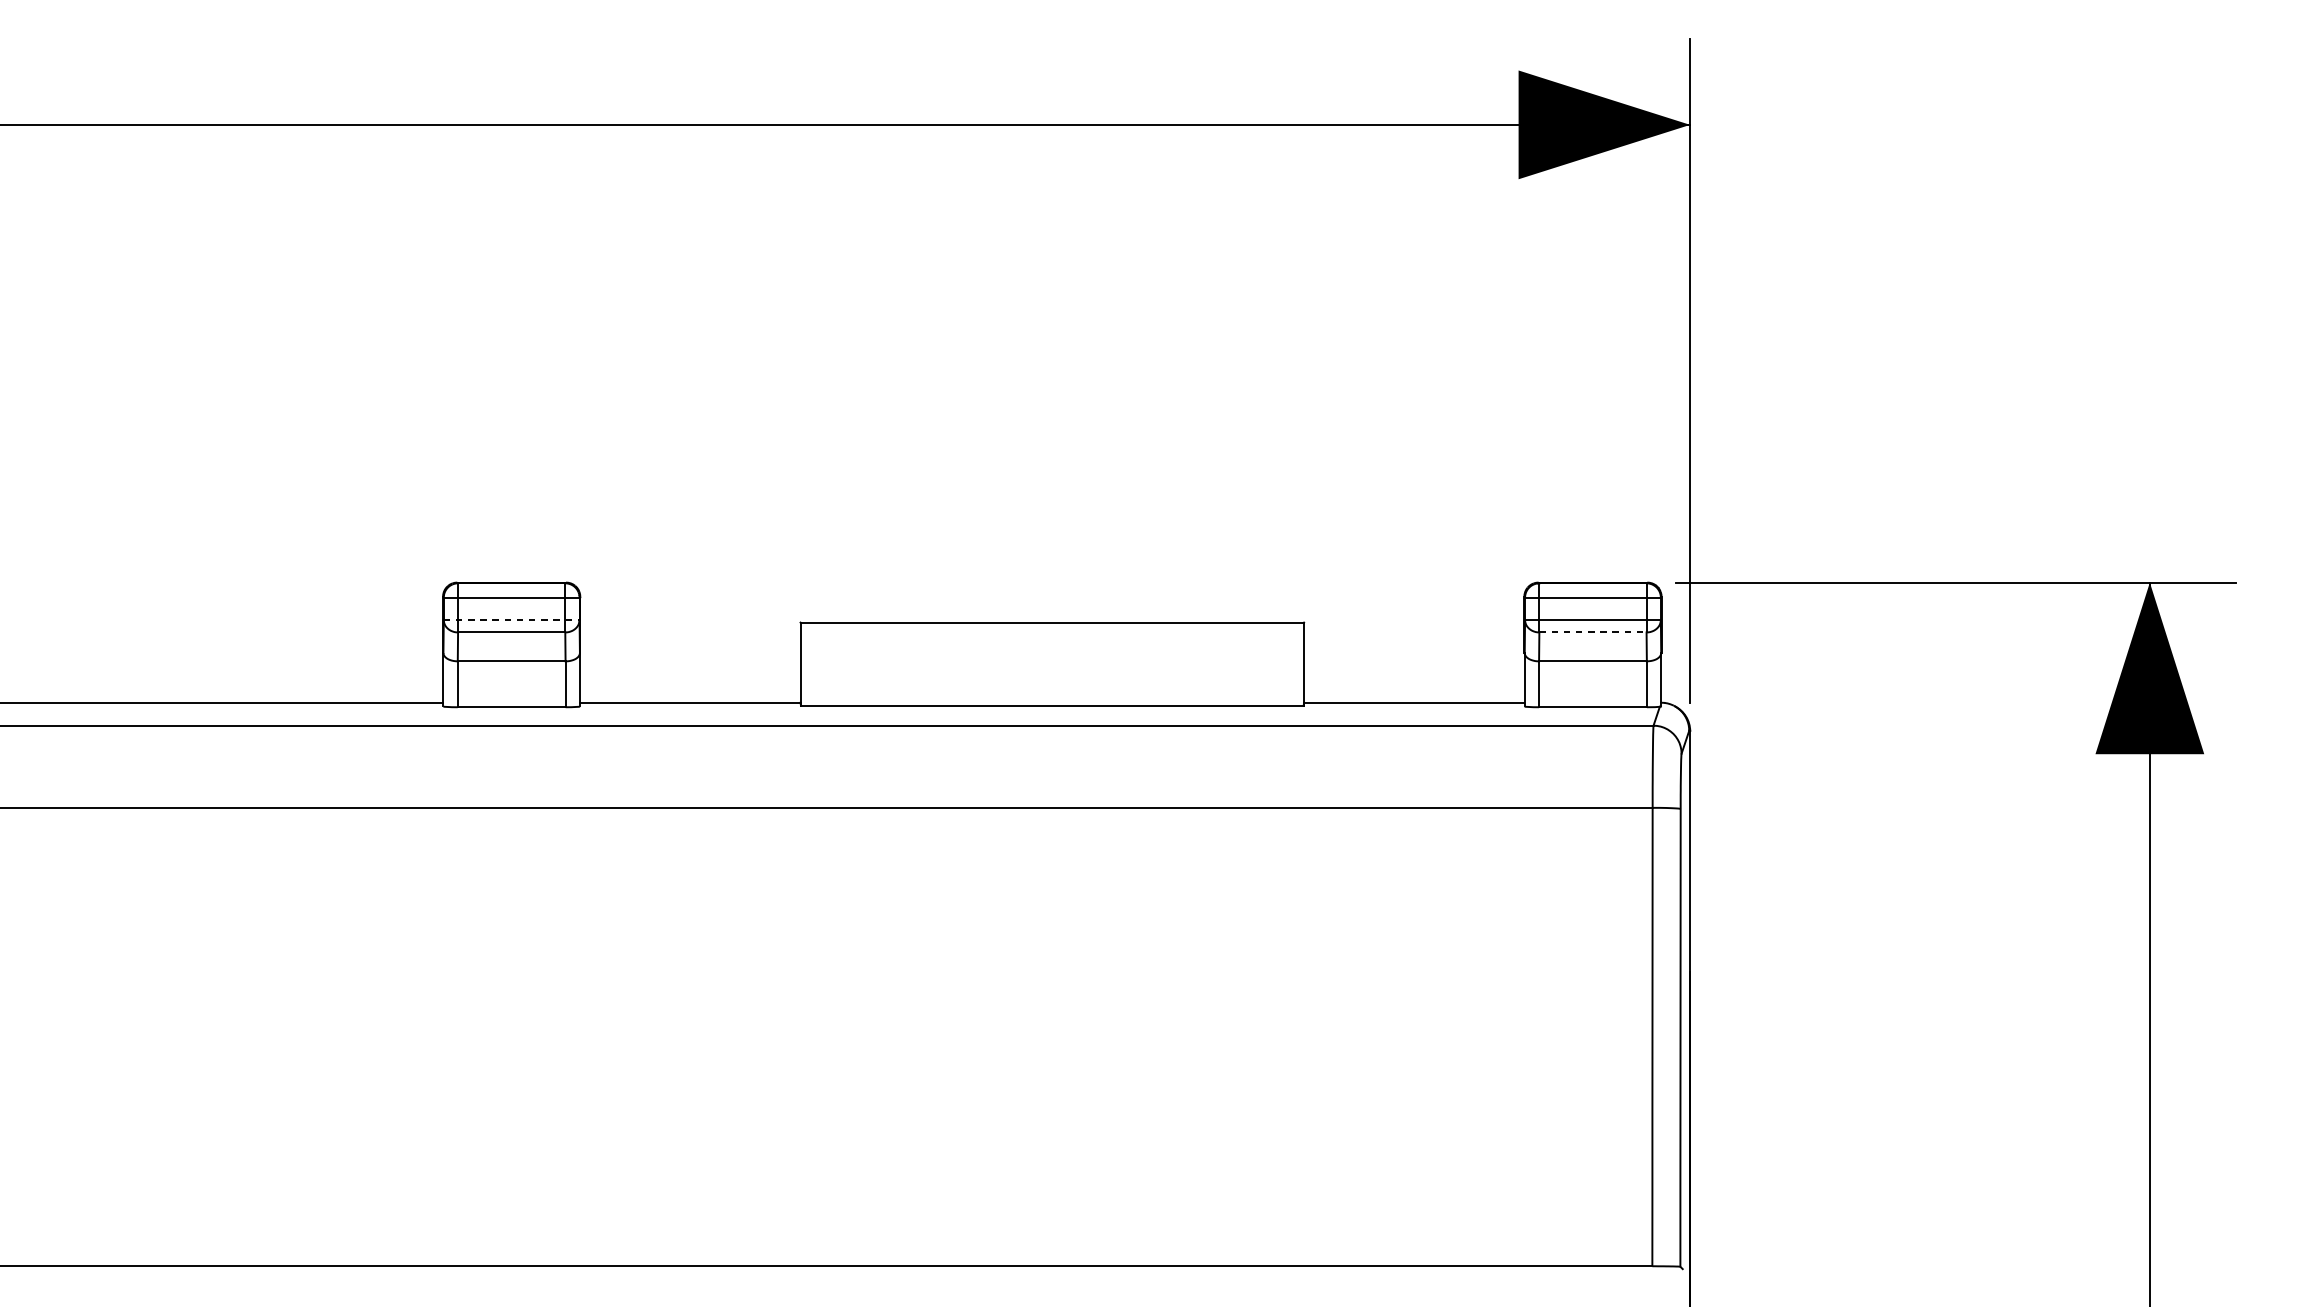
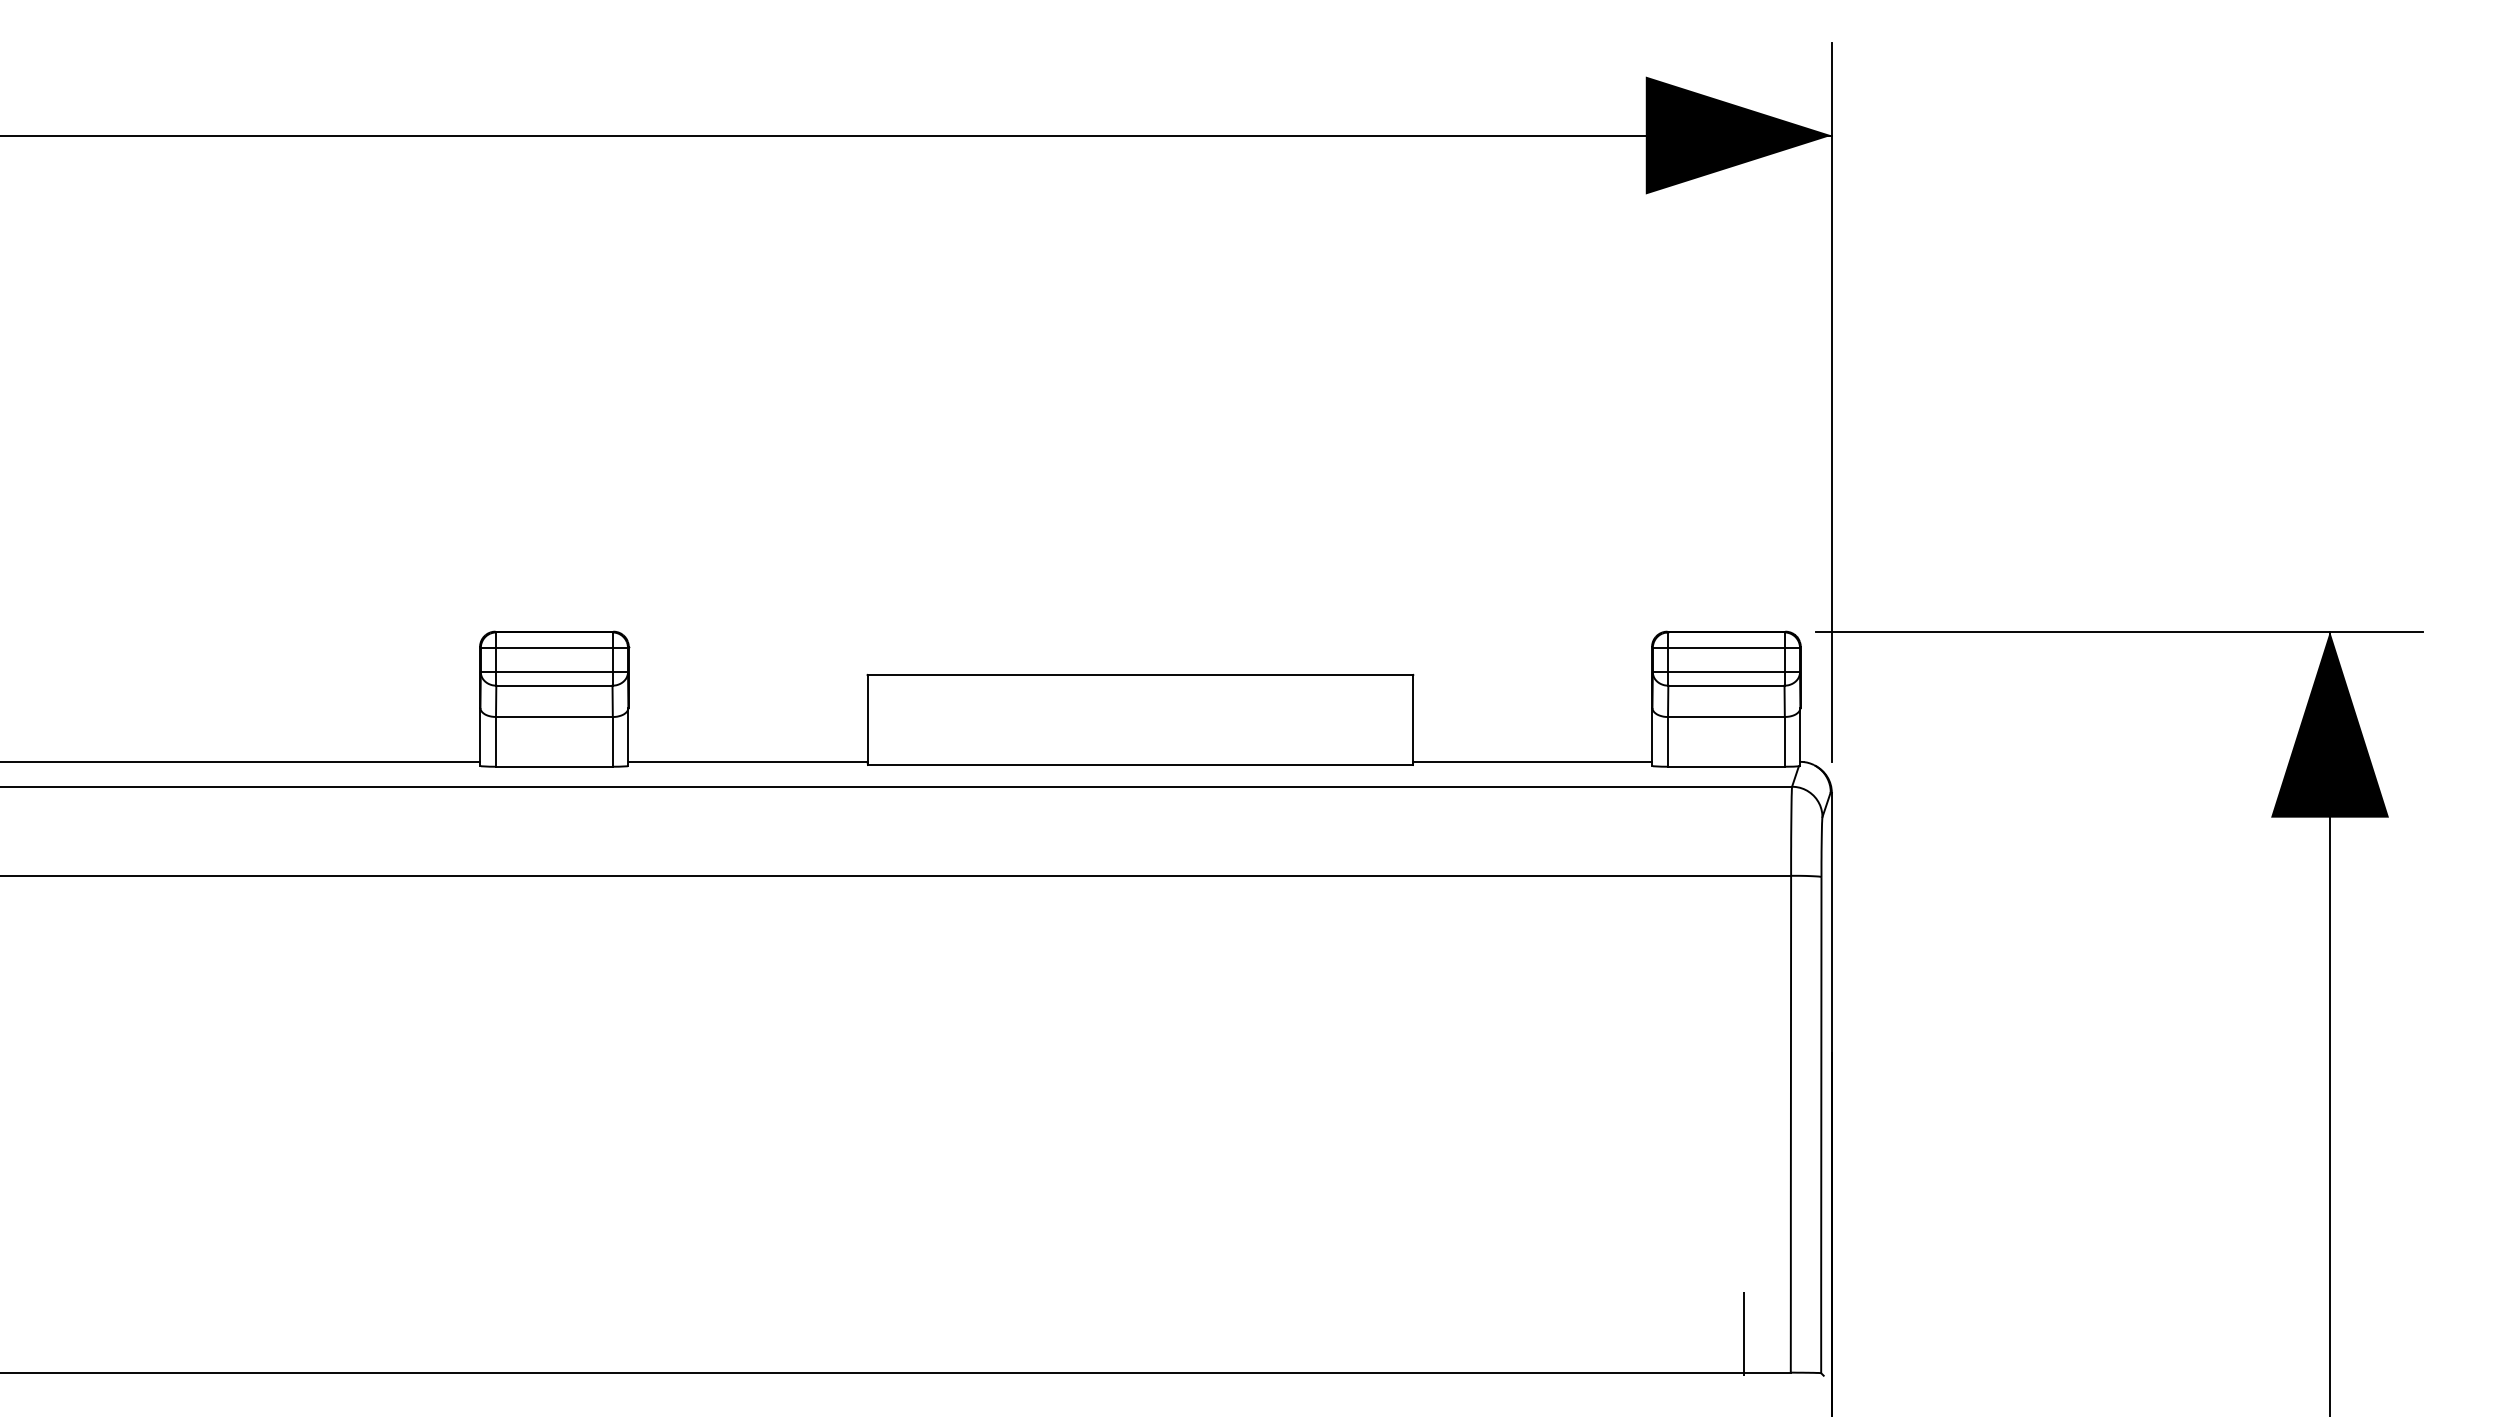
line: (511, 620) -> (554, 672), dashed -> solid
line: (1593, 632) -> (1726, 685), dashed -> solid
line: (1608, 1230) -> (1743, 1333), added

